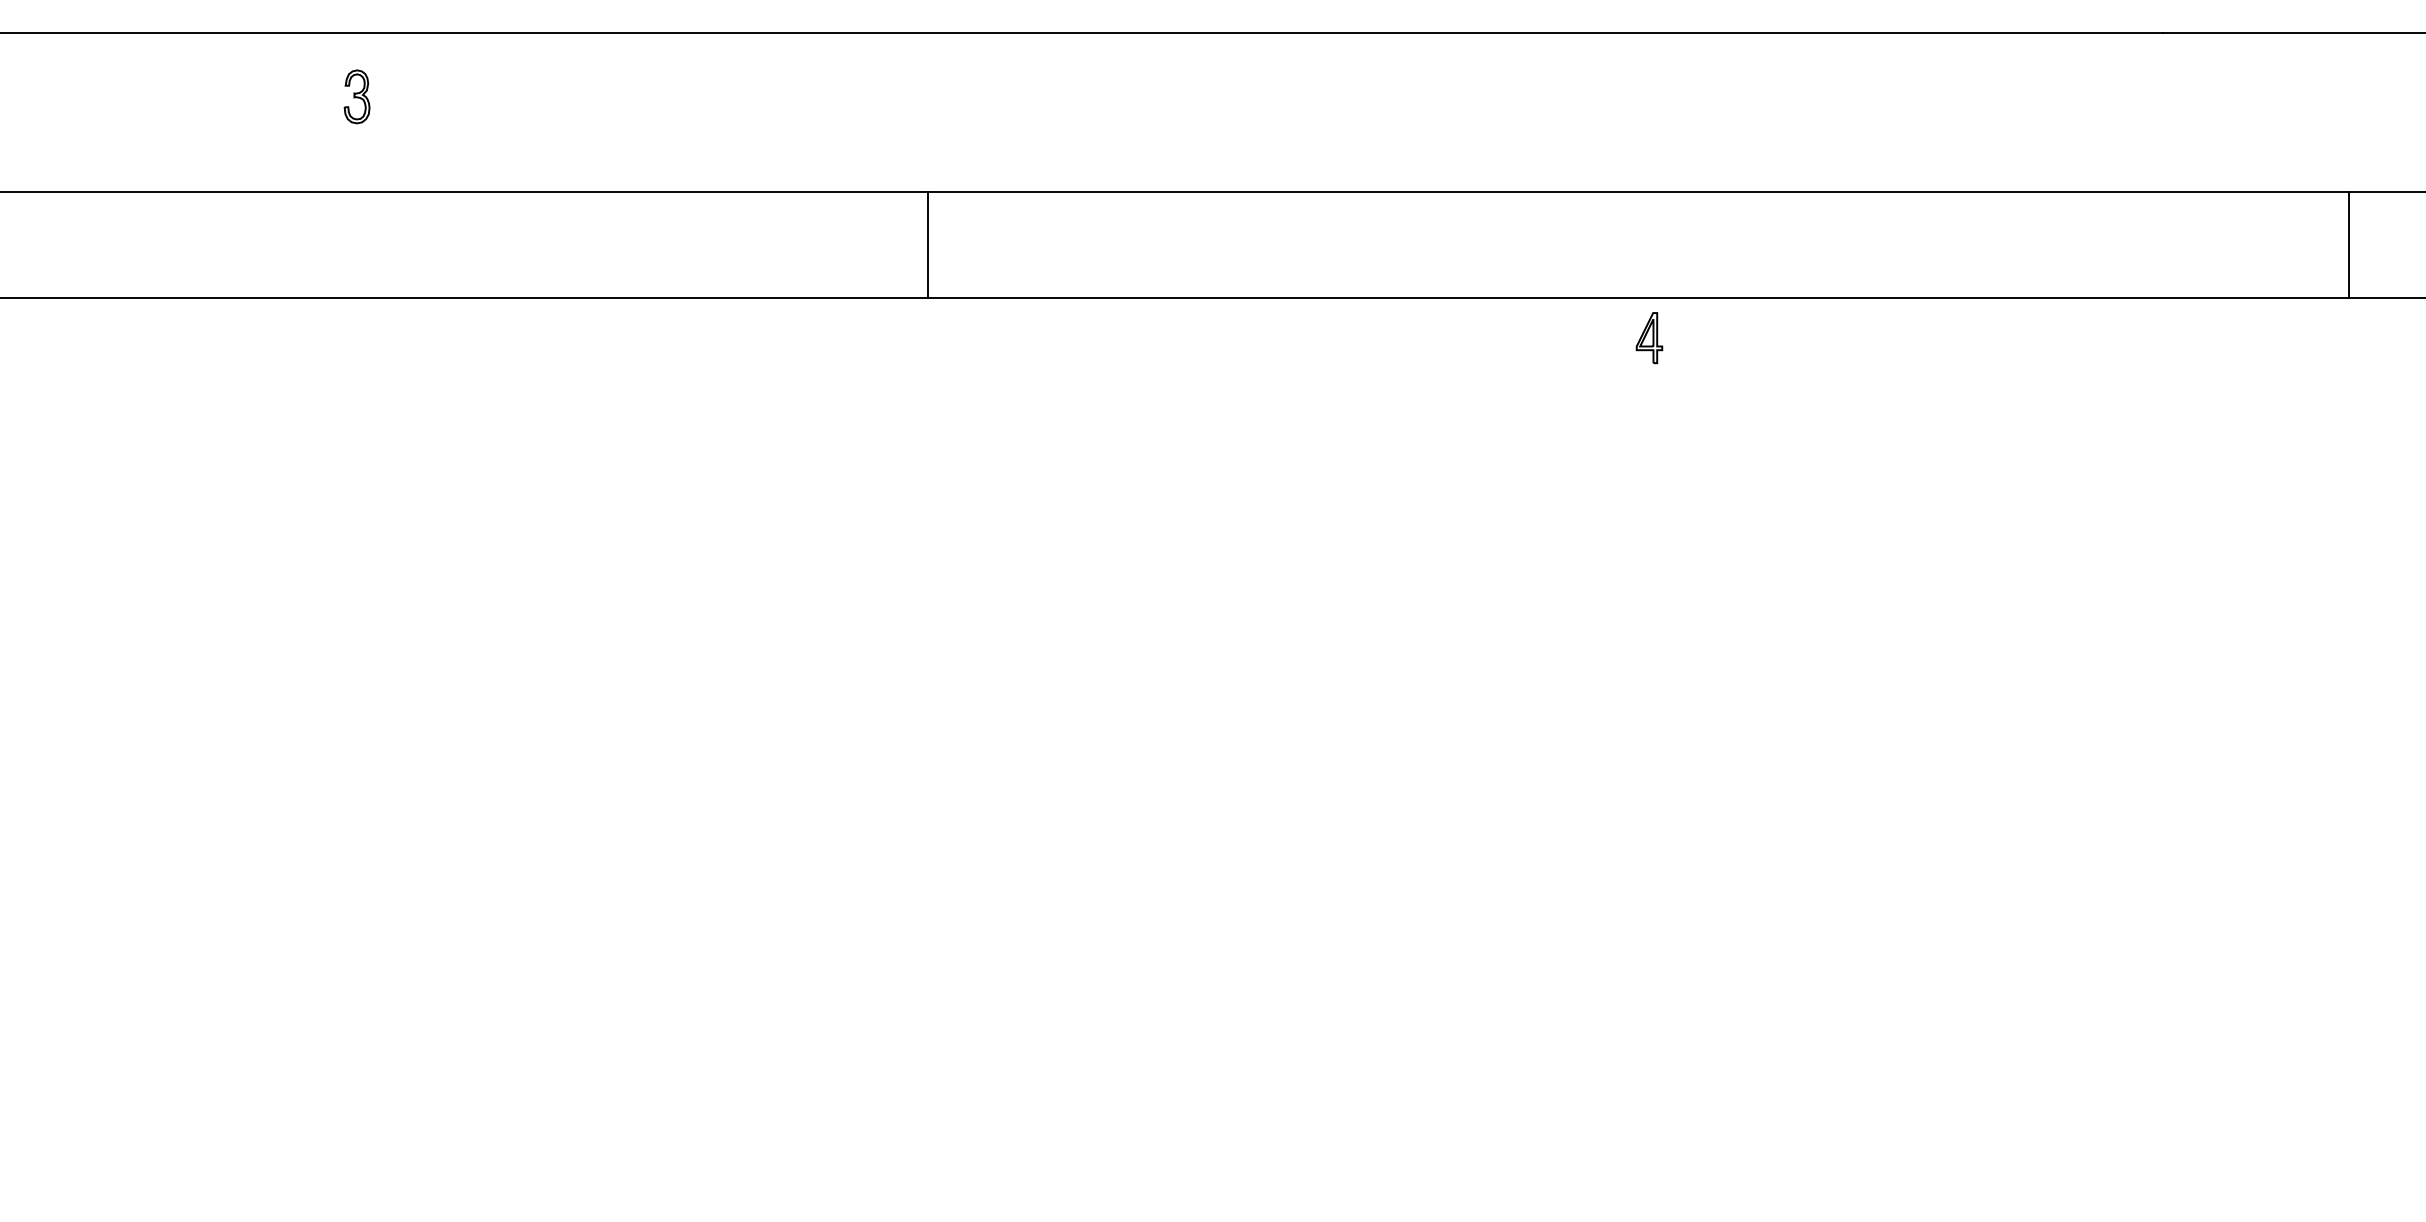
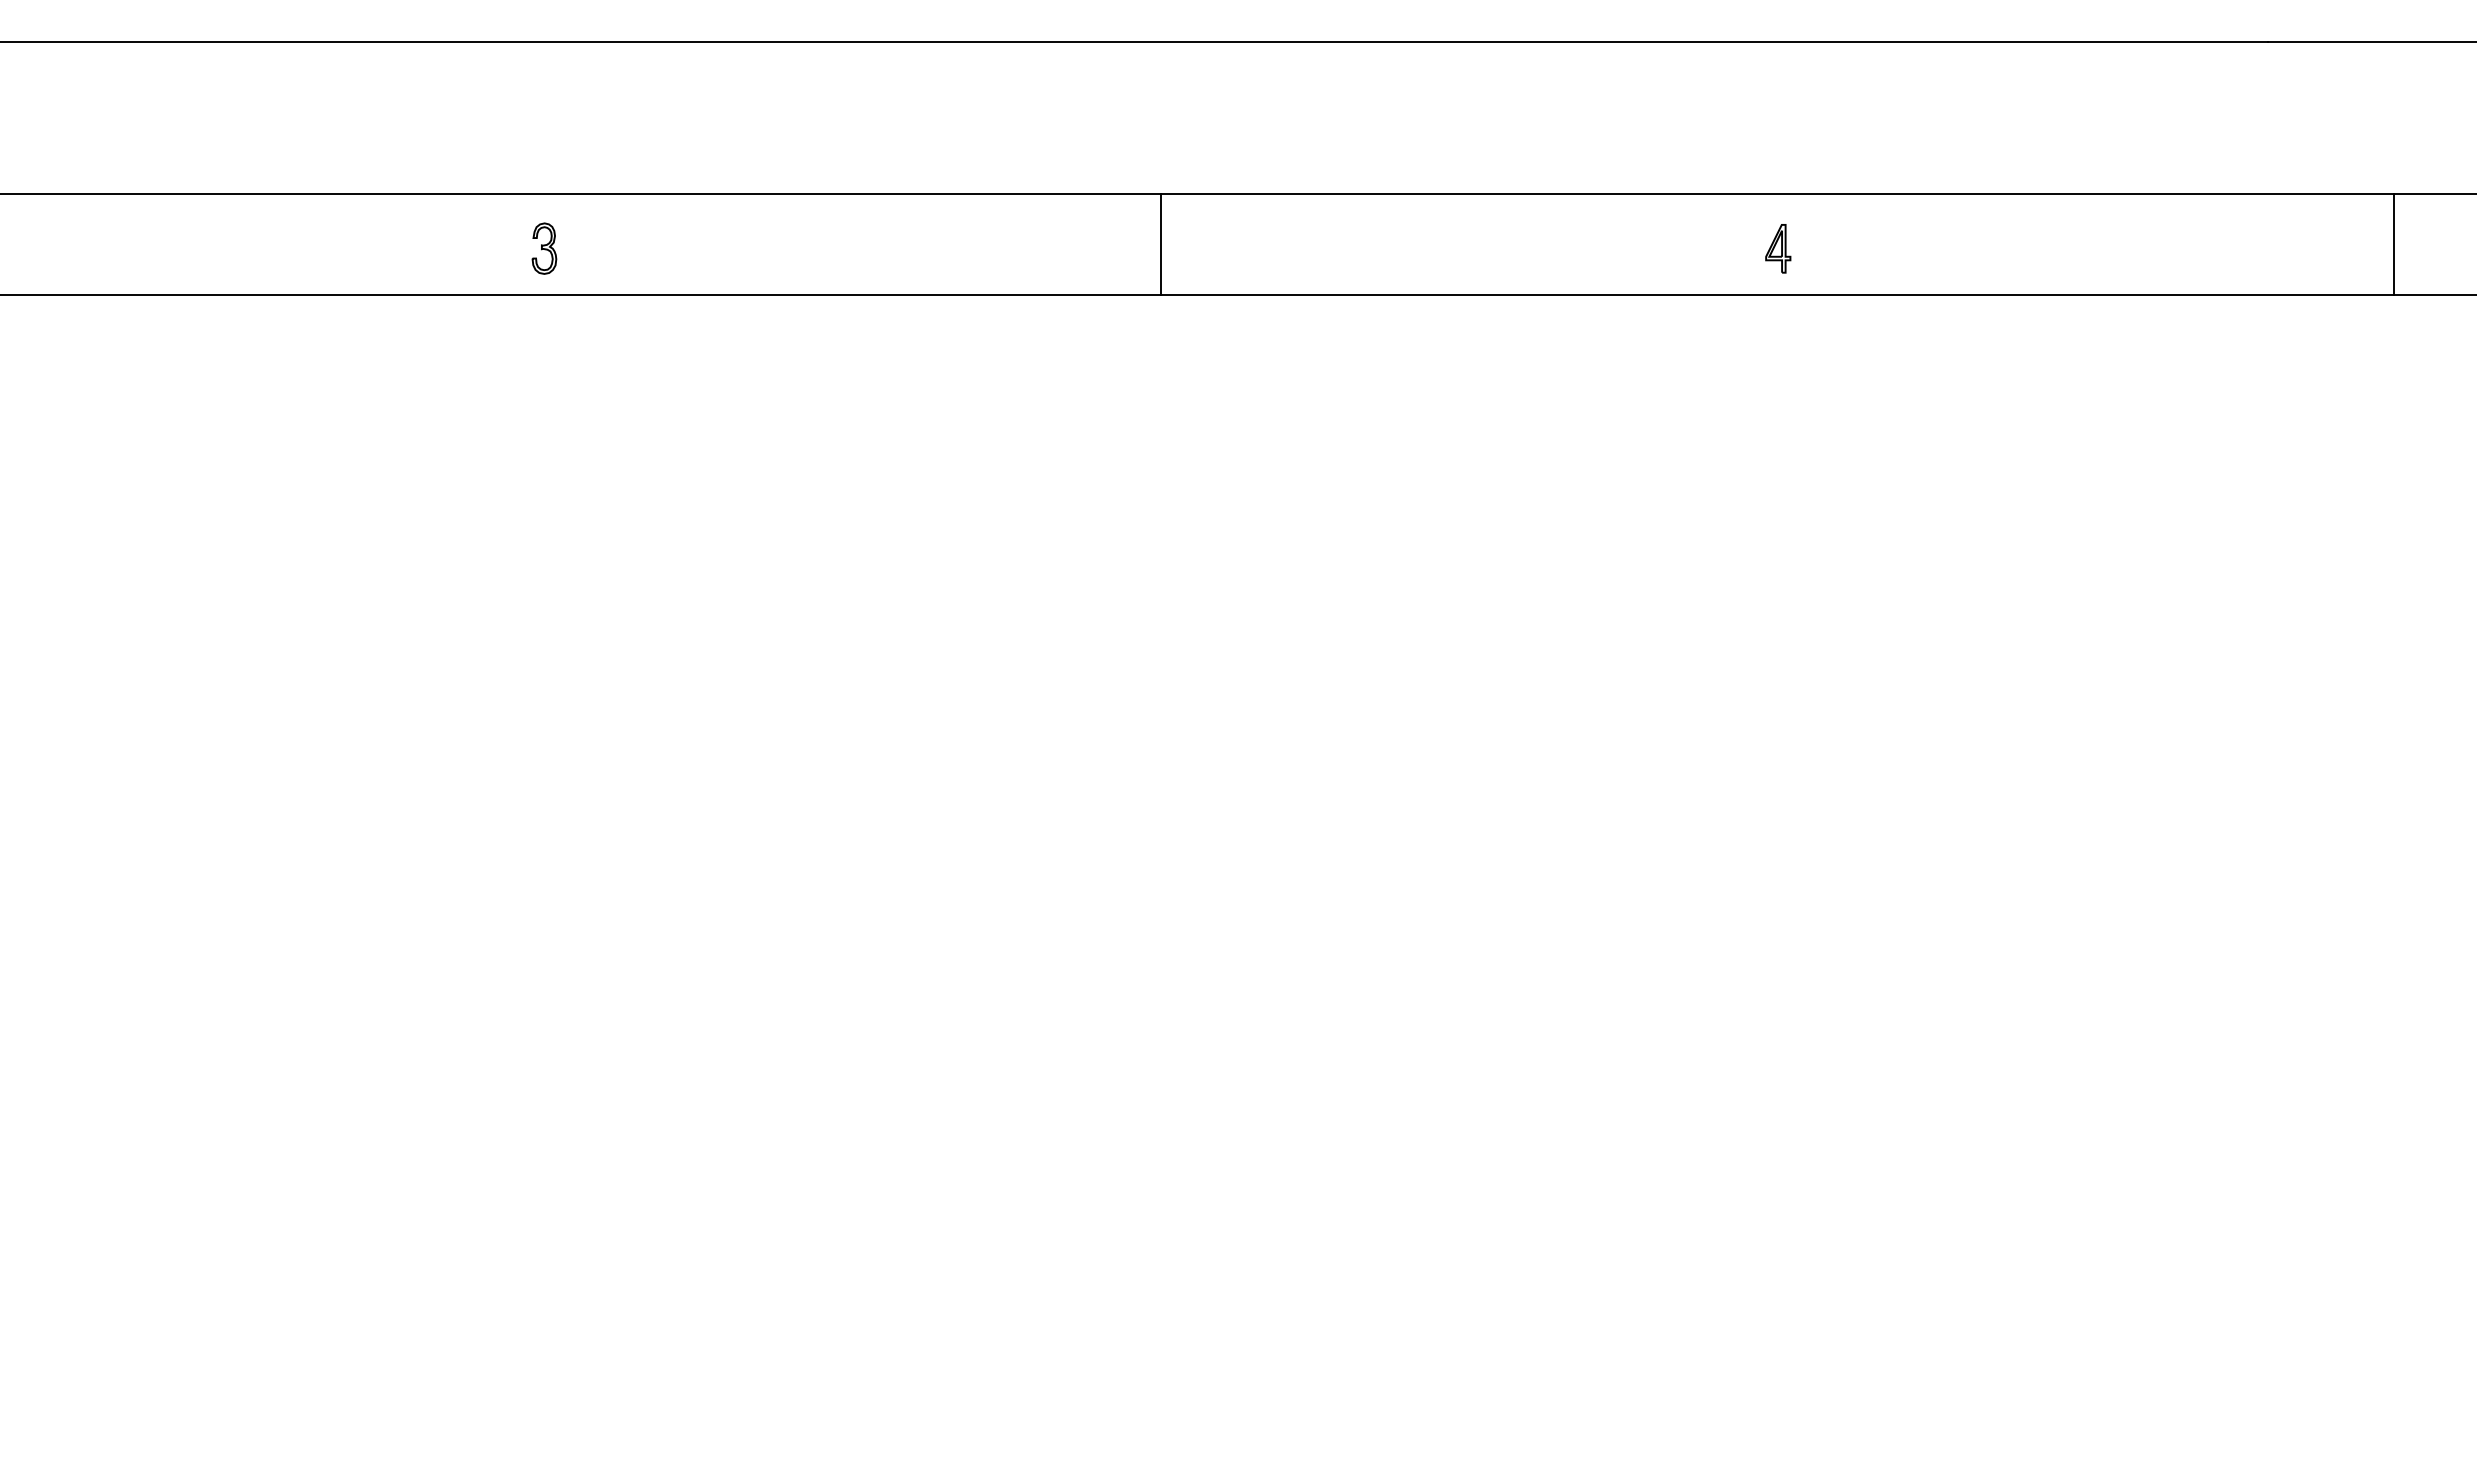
part: (357, 96) -> (544, 248), moved
line: (927, 244) -> (1160, 243), moved
line: (2348, 244) -> (2394, 243), moved
part: (1649, 337) -> (1778, 248), moved

